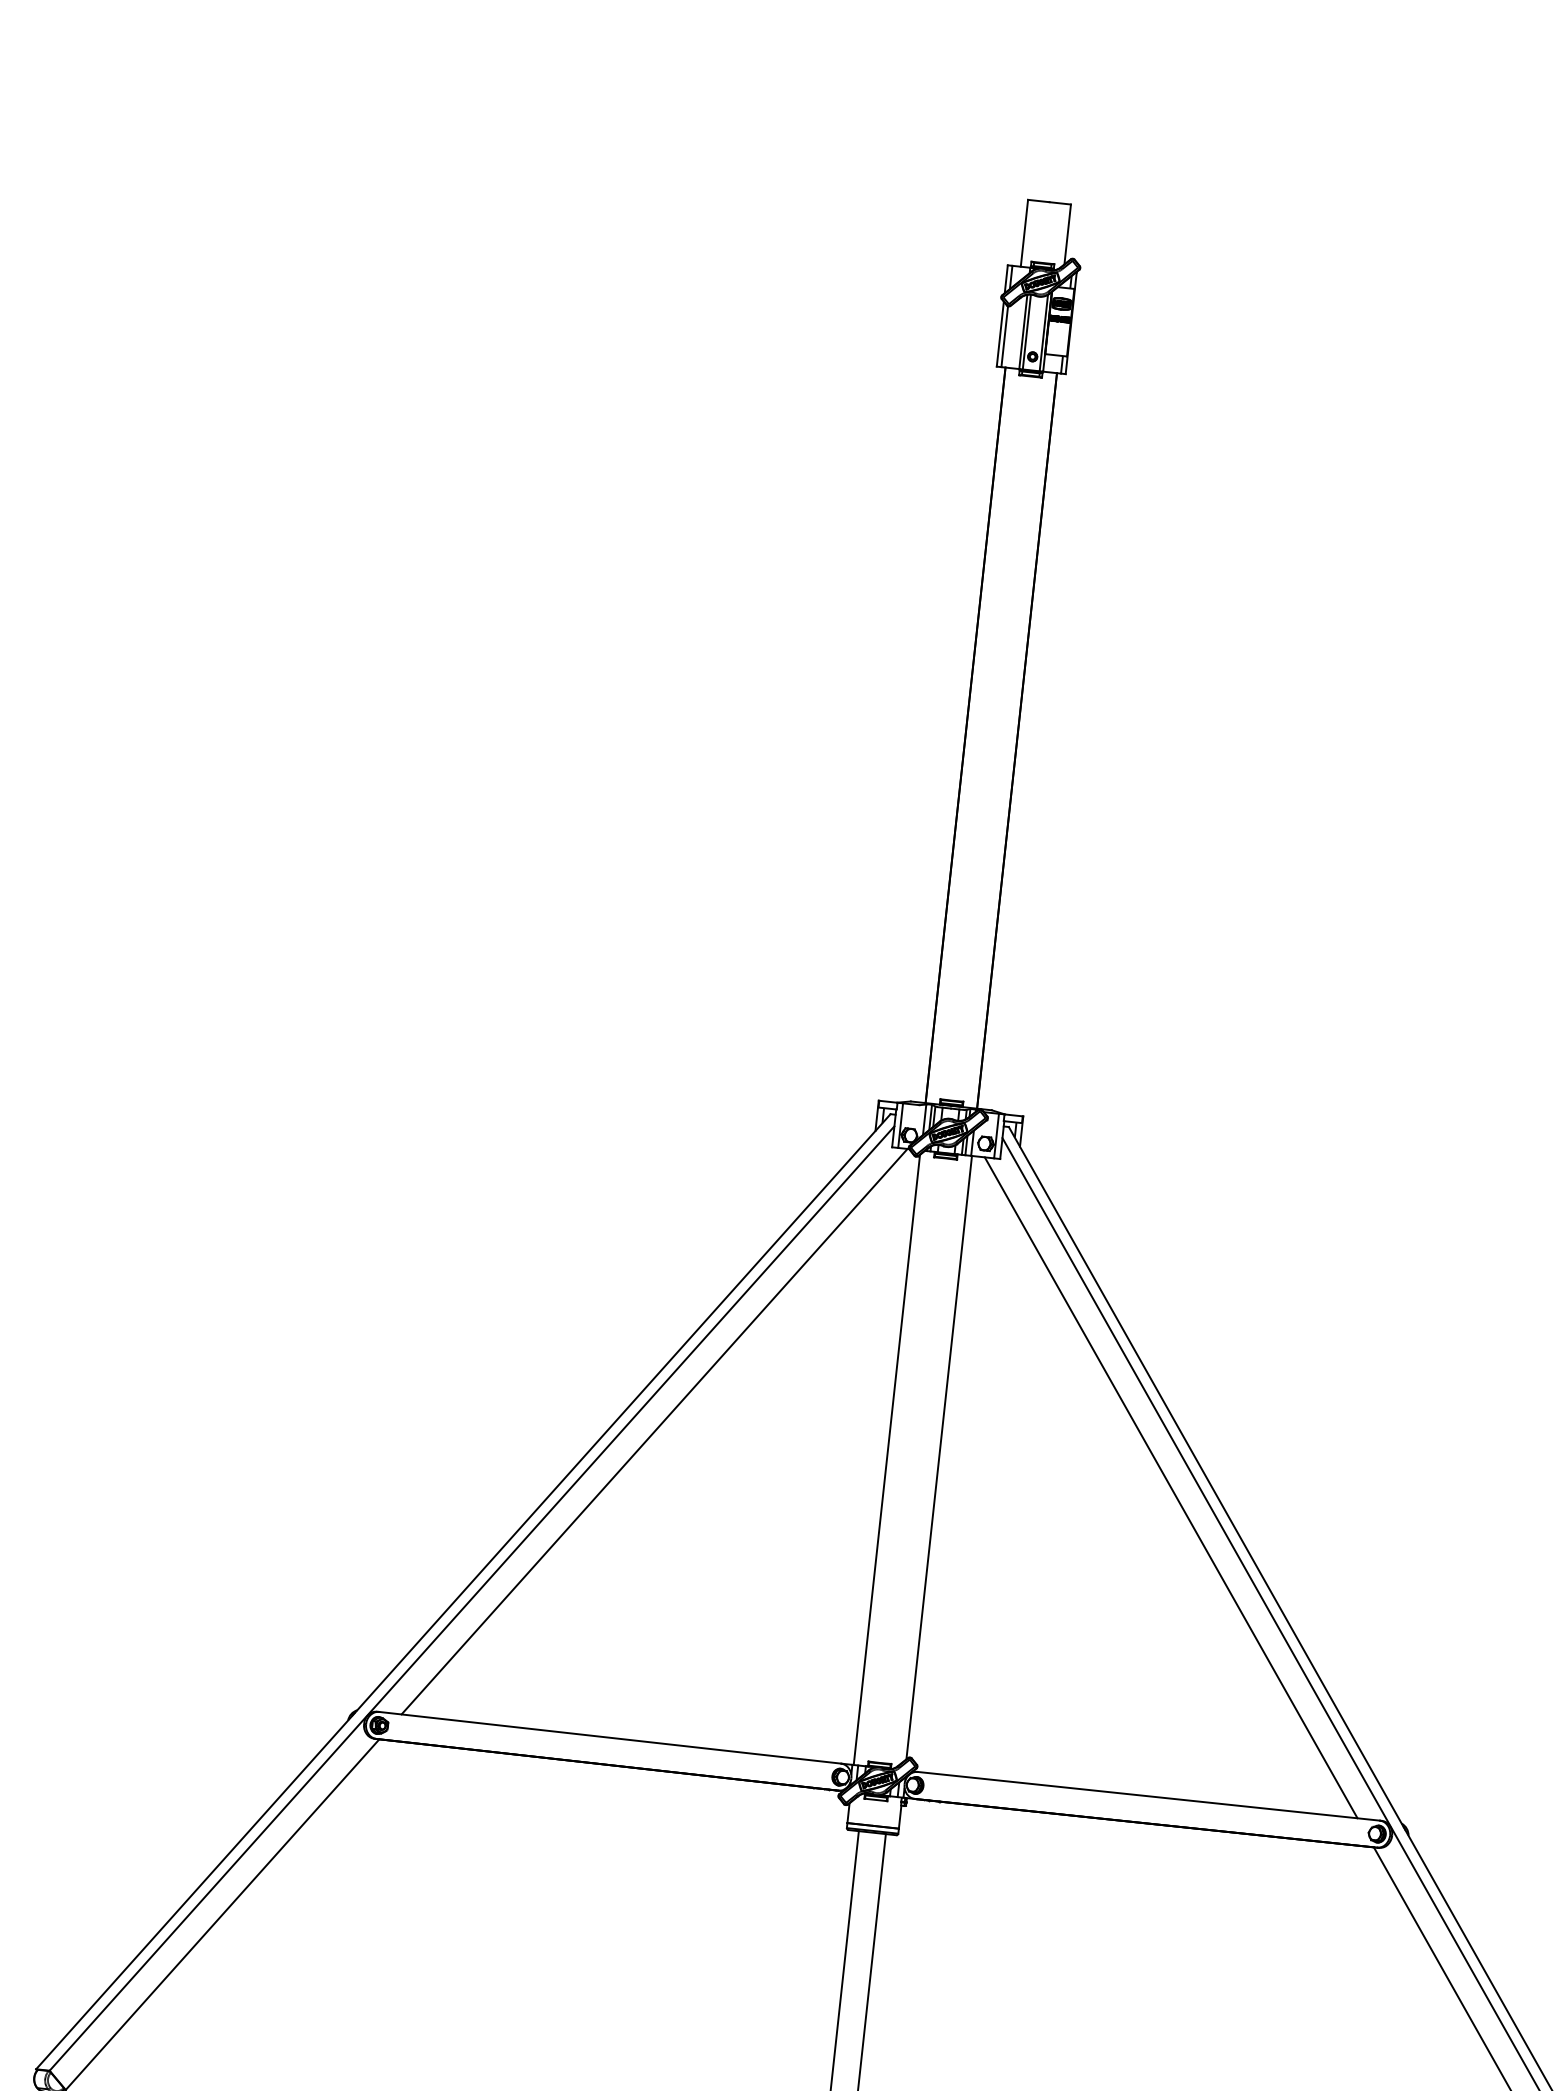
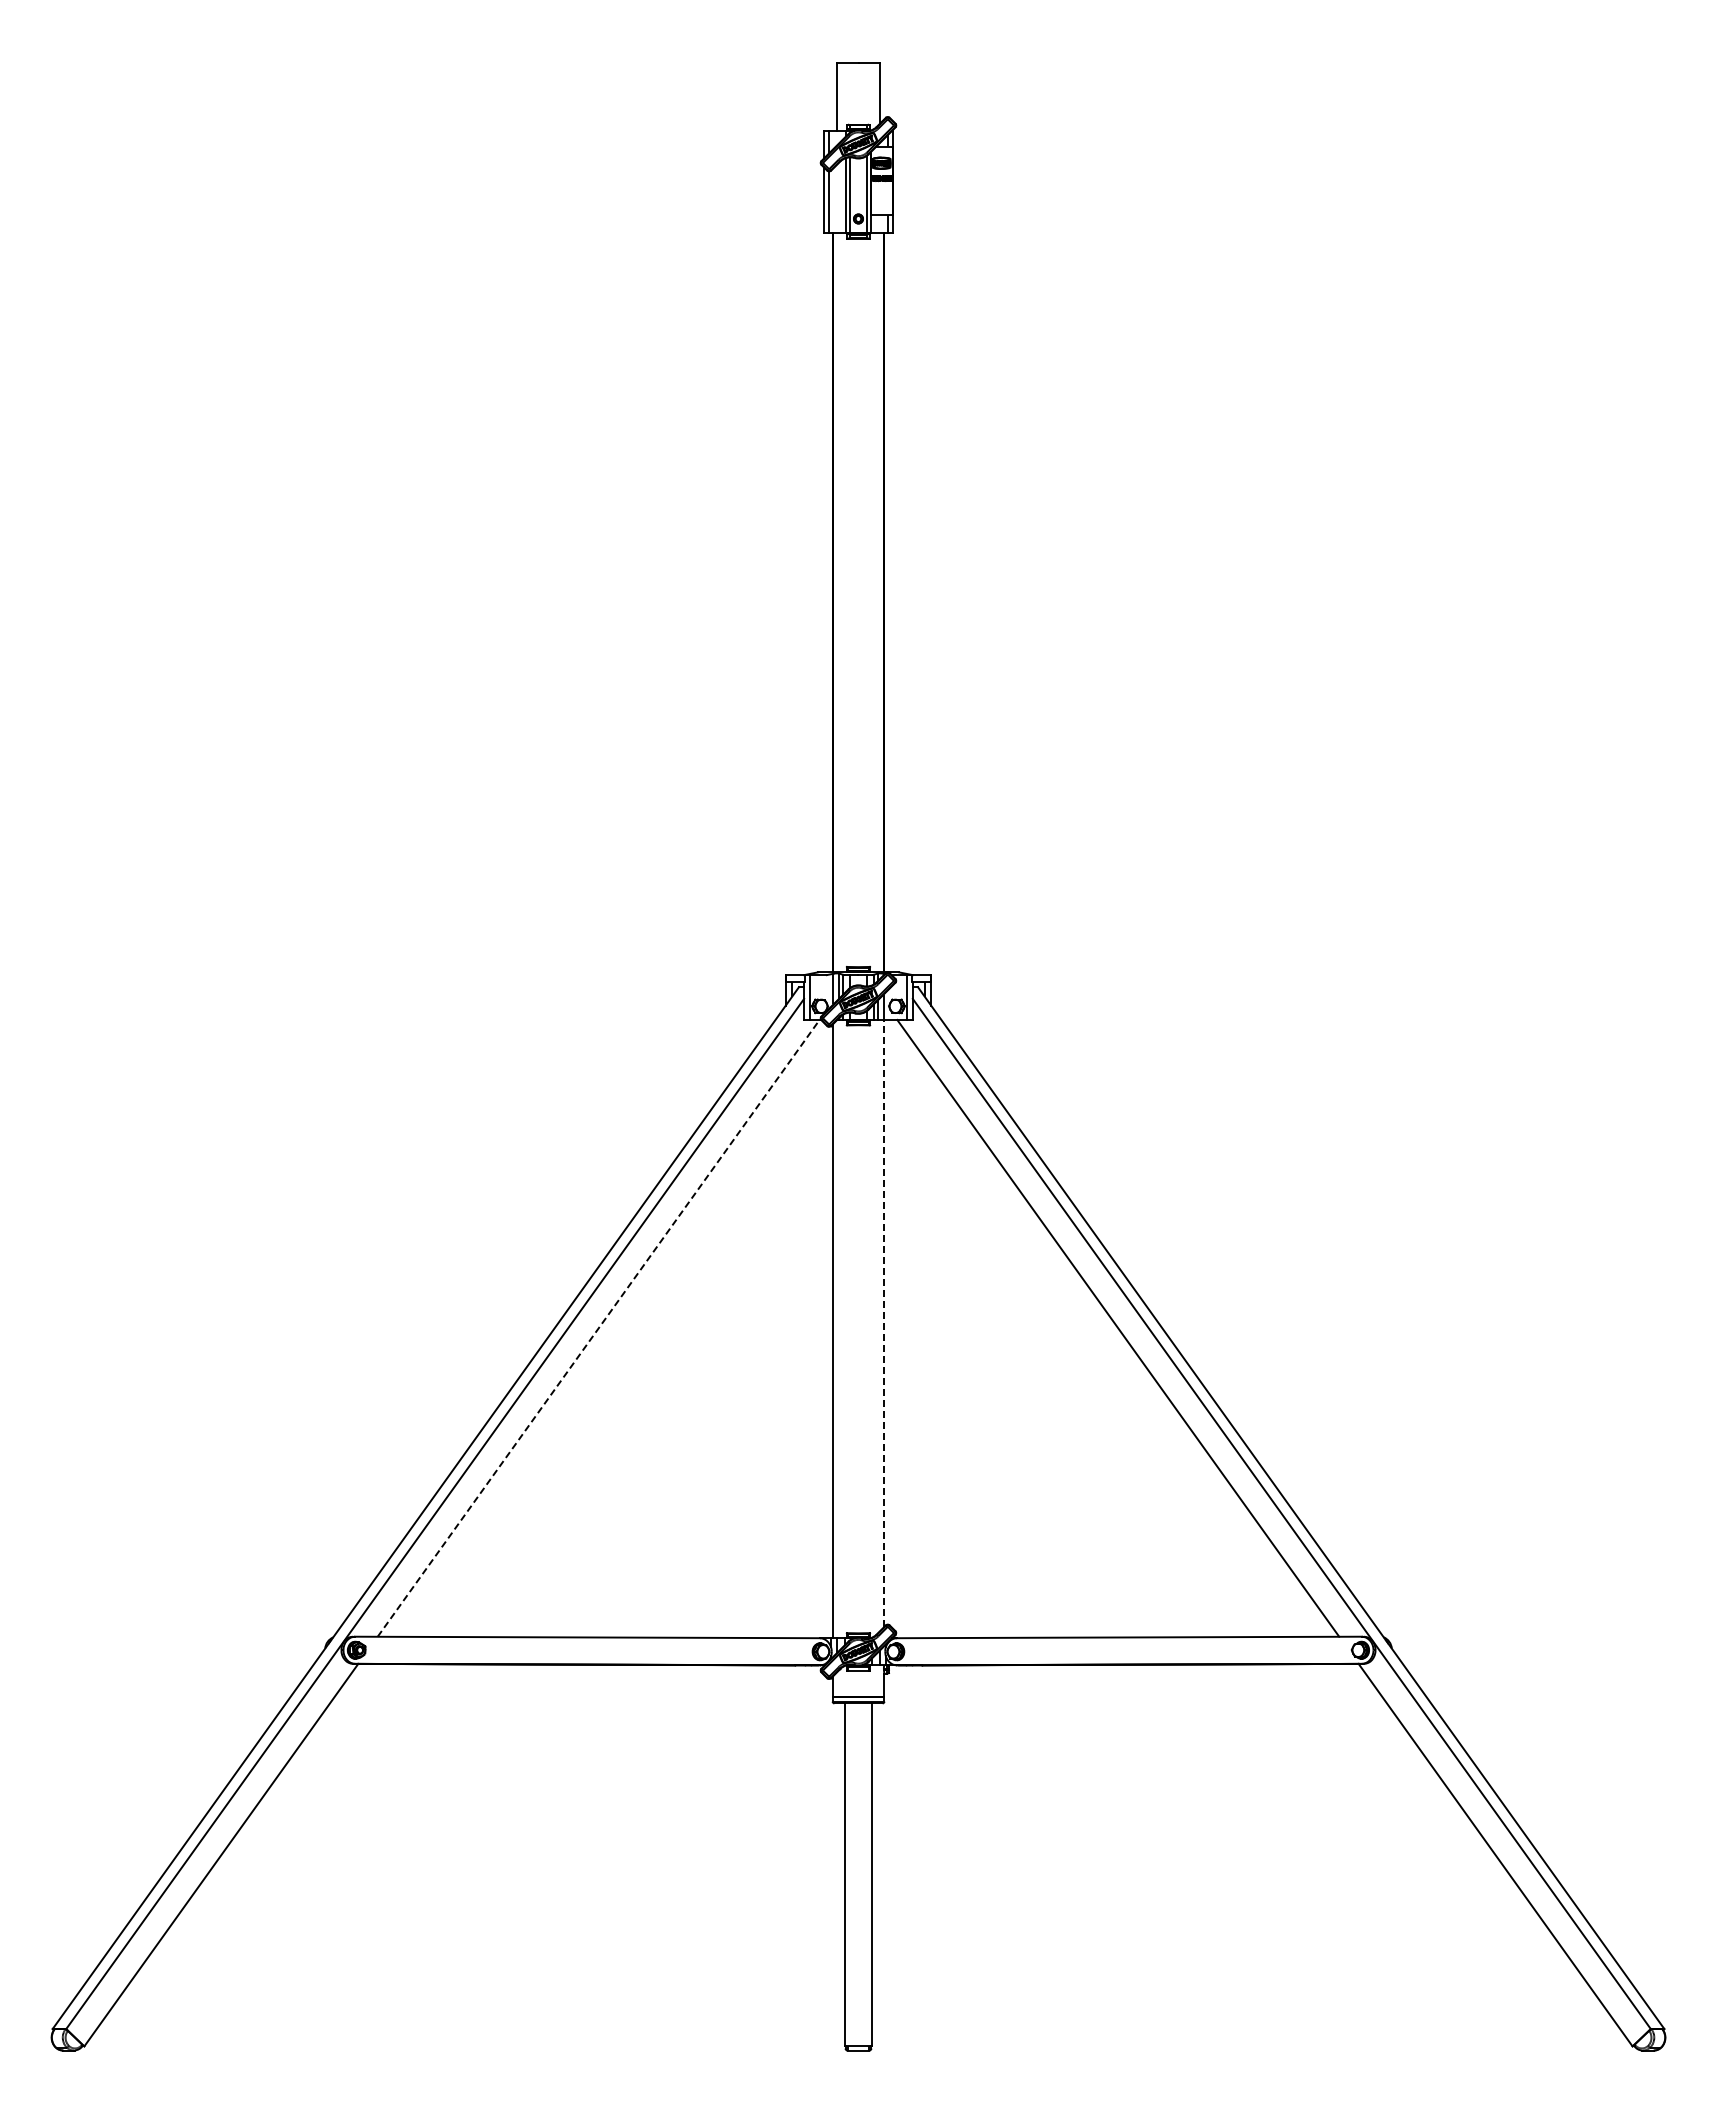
line: (654, 1430) -> (598, 1327), solid -> dashed
line: (939, 1456) -> (884, 1322), solid -> dashed

